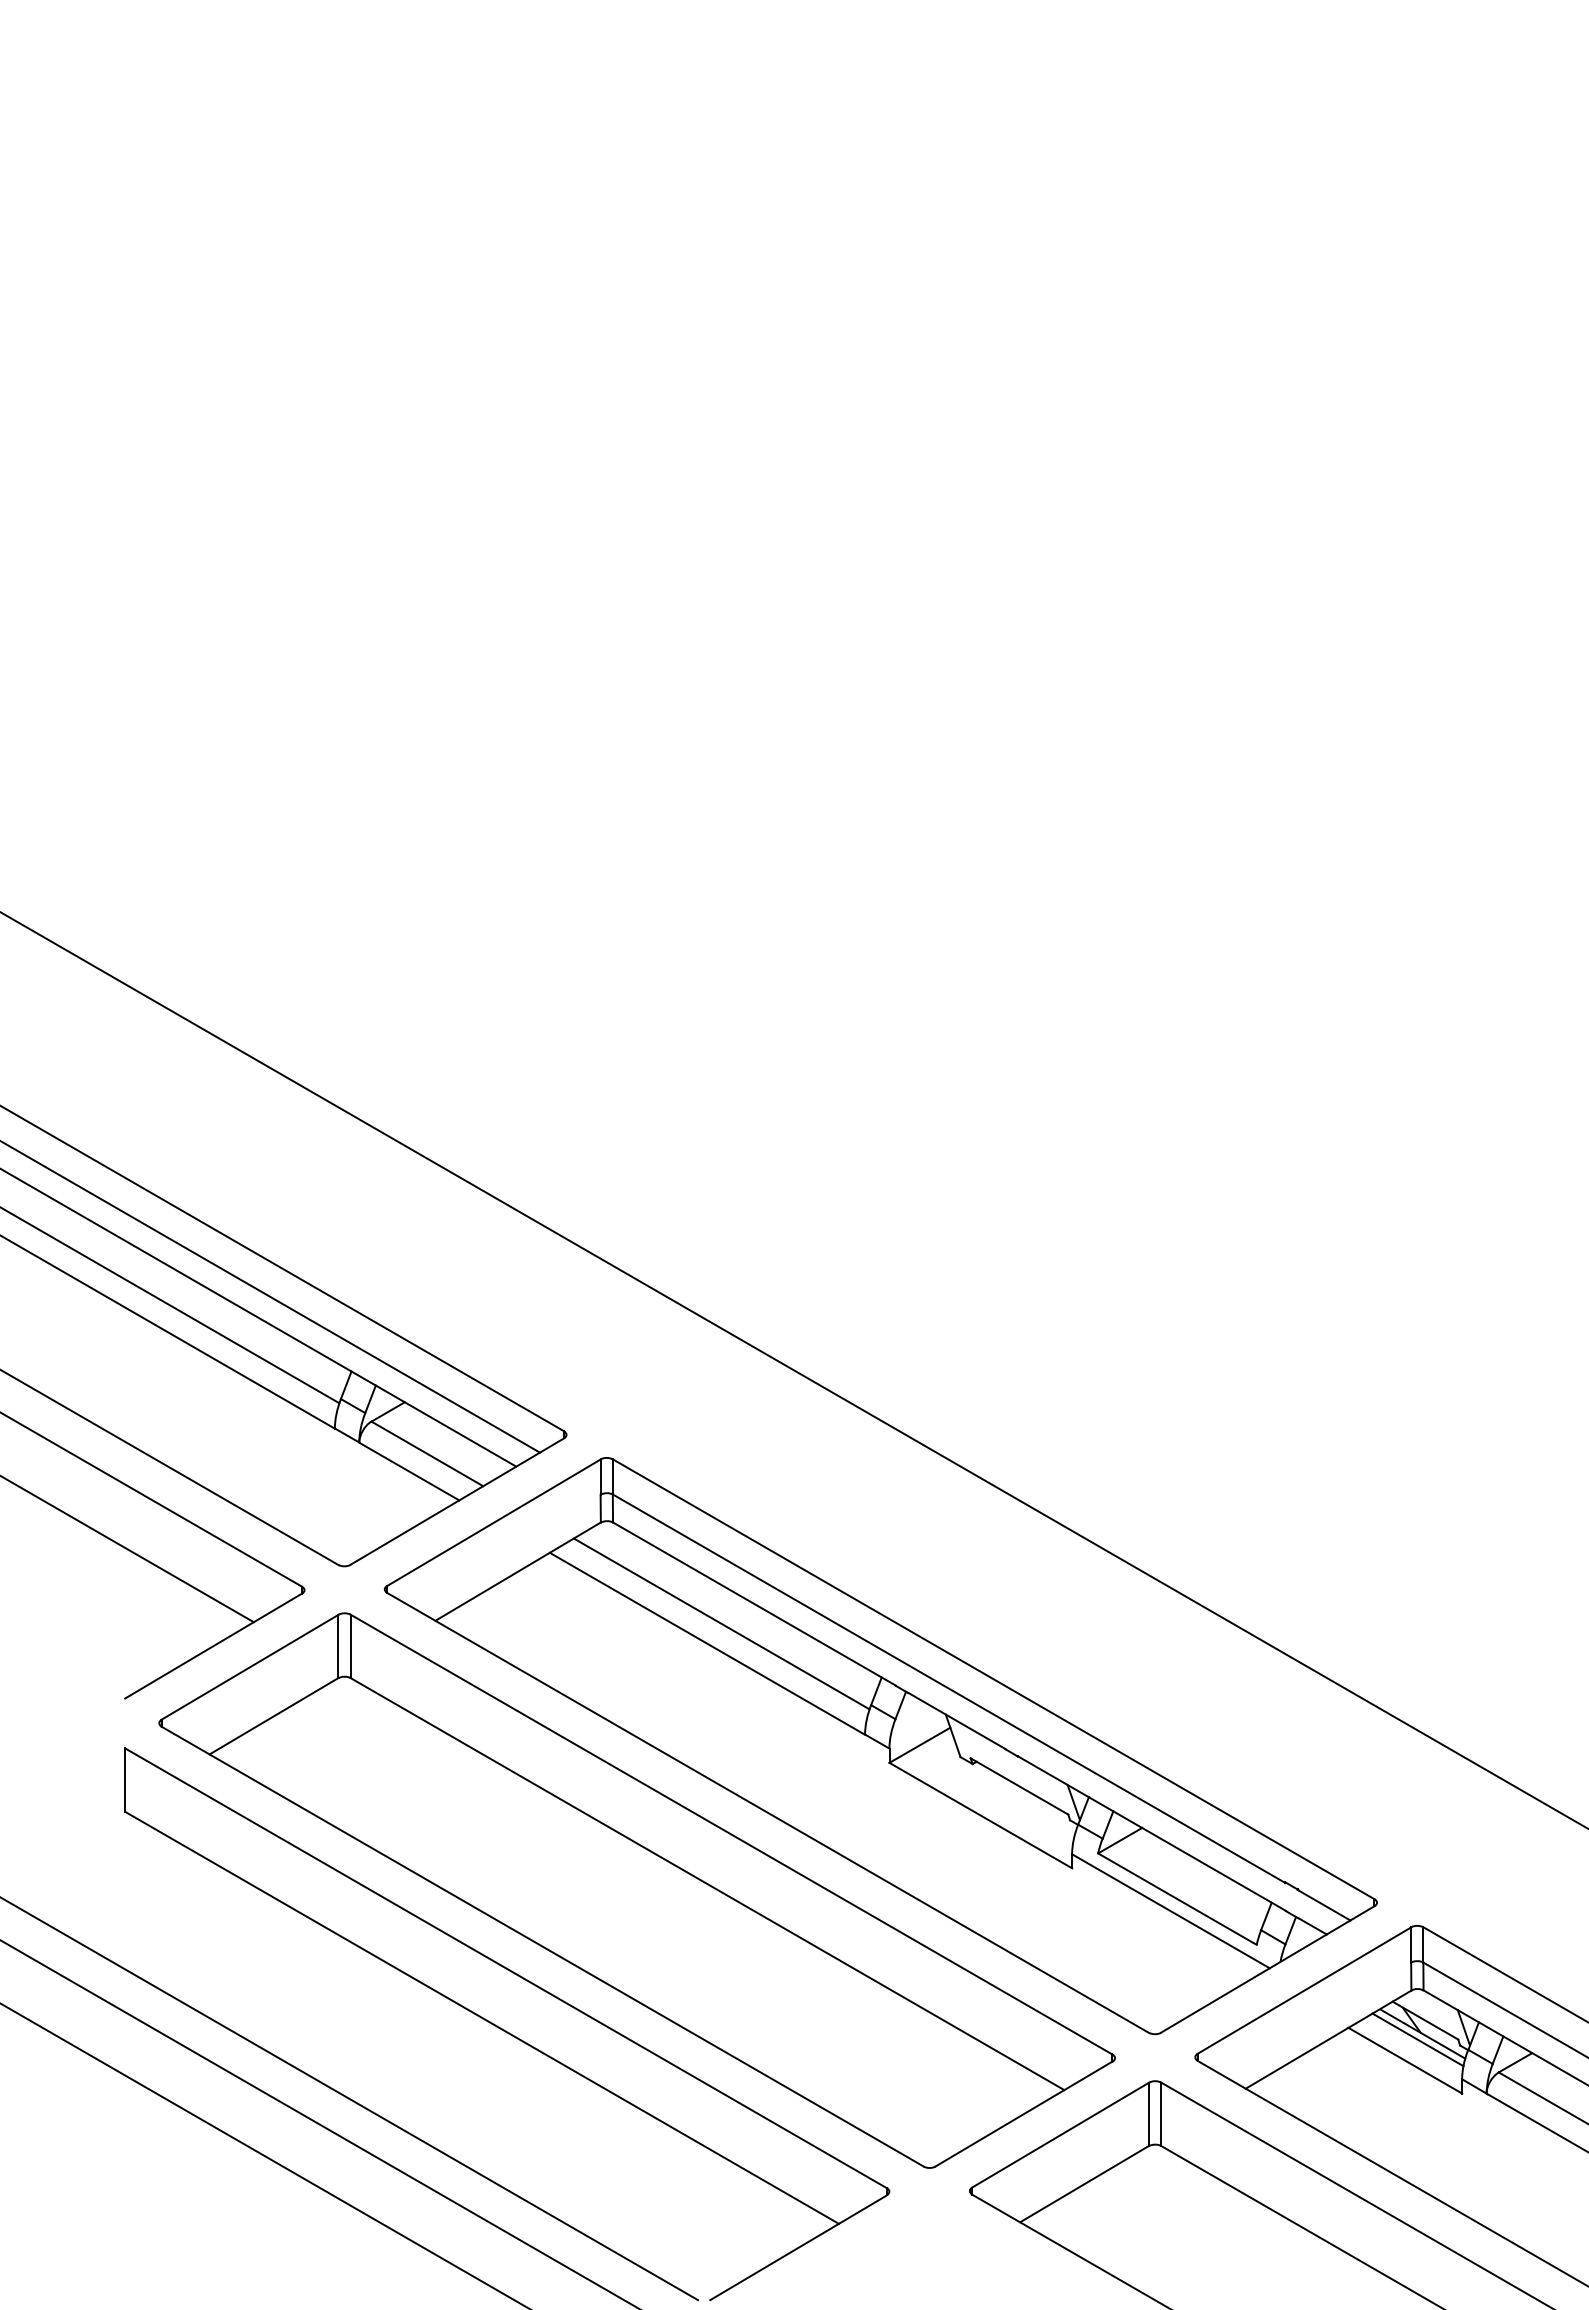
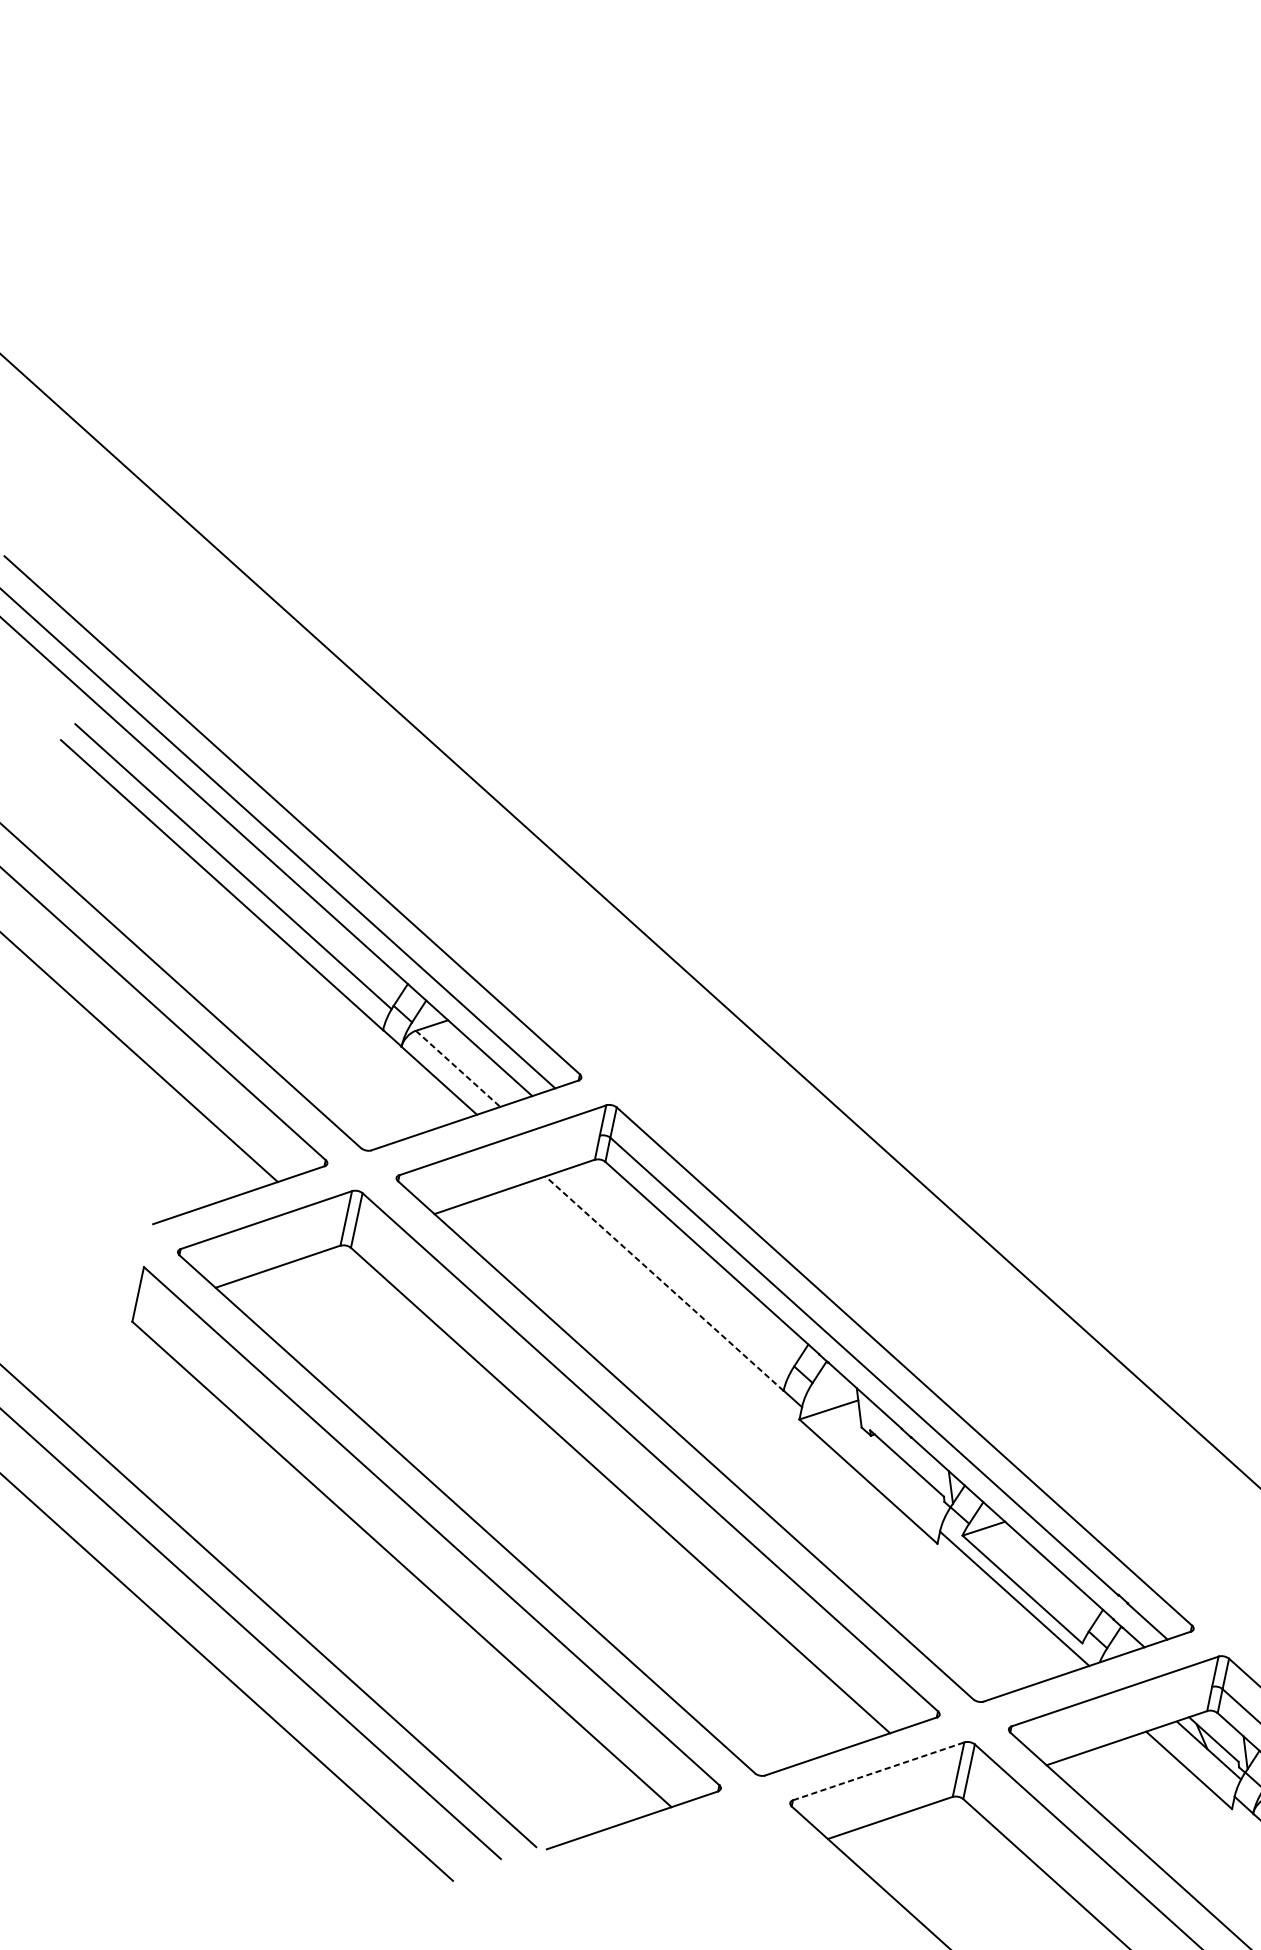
line: (427, 1453) -> (458, 1068), solid -> dashed
line: (721, 1623) -> (680, 1268), removed
line: (707, 1643) -> (664, 1283), solid -> dashed
line: (1417, 2039) -> (1203, 1754), removed
line: (1060, 2135) -> (878, 1771), solid -> dashed

